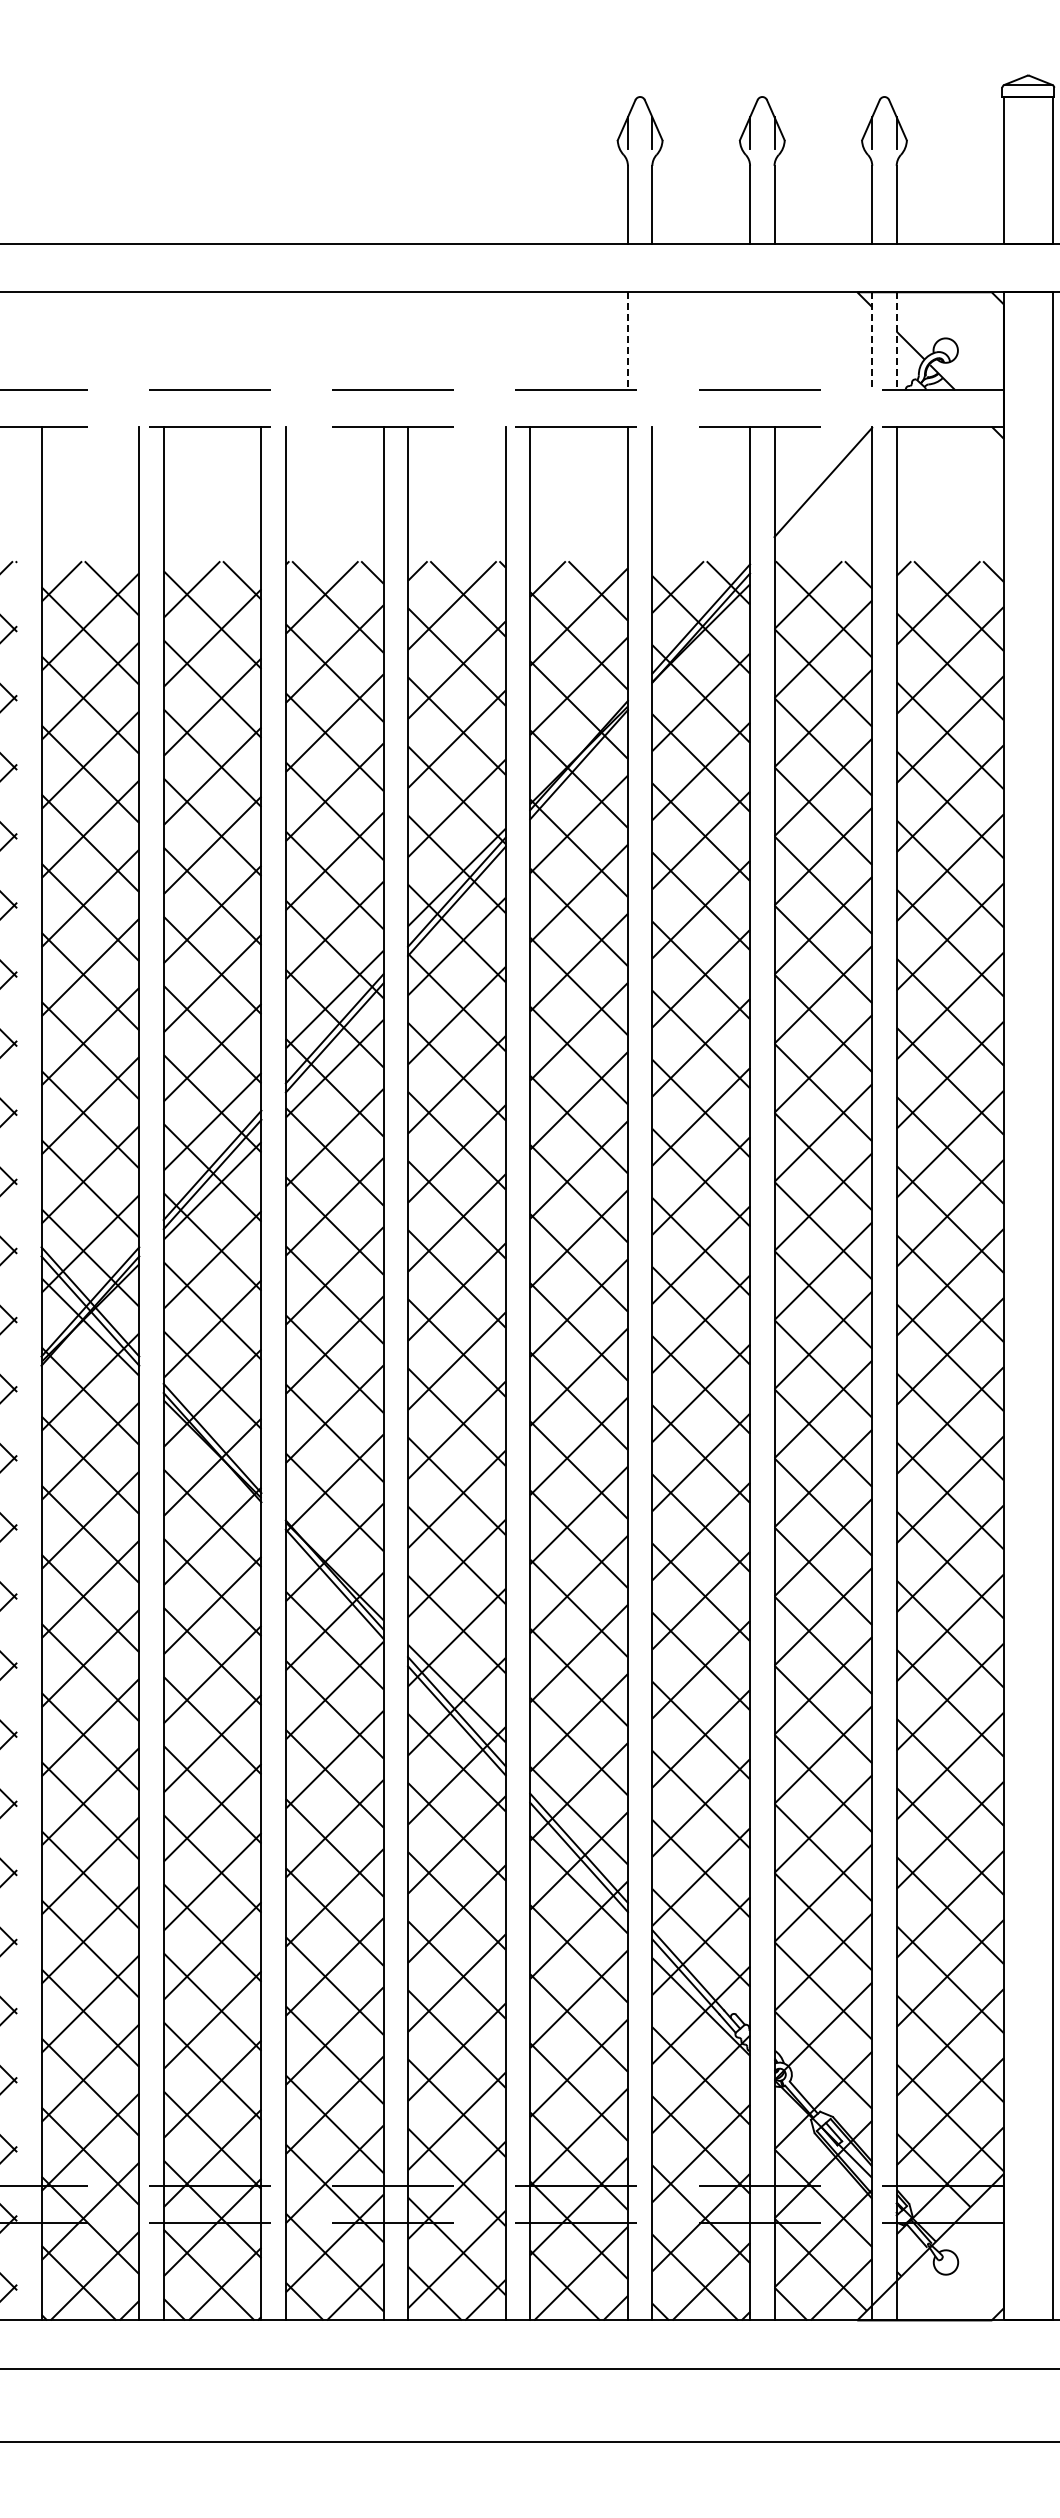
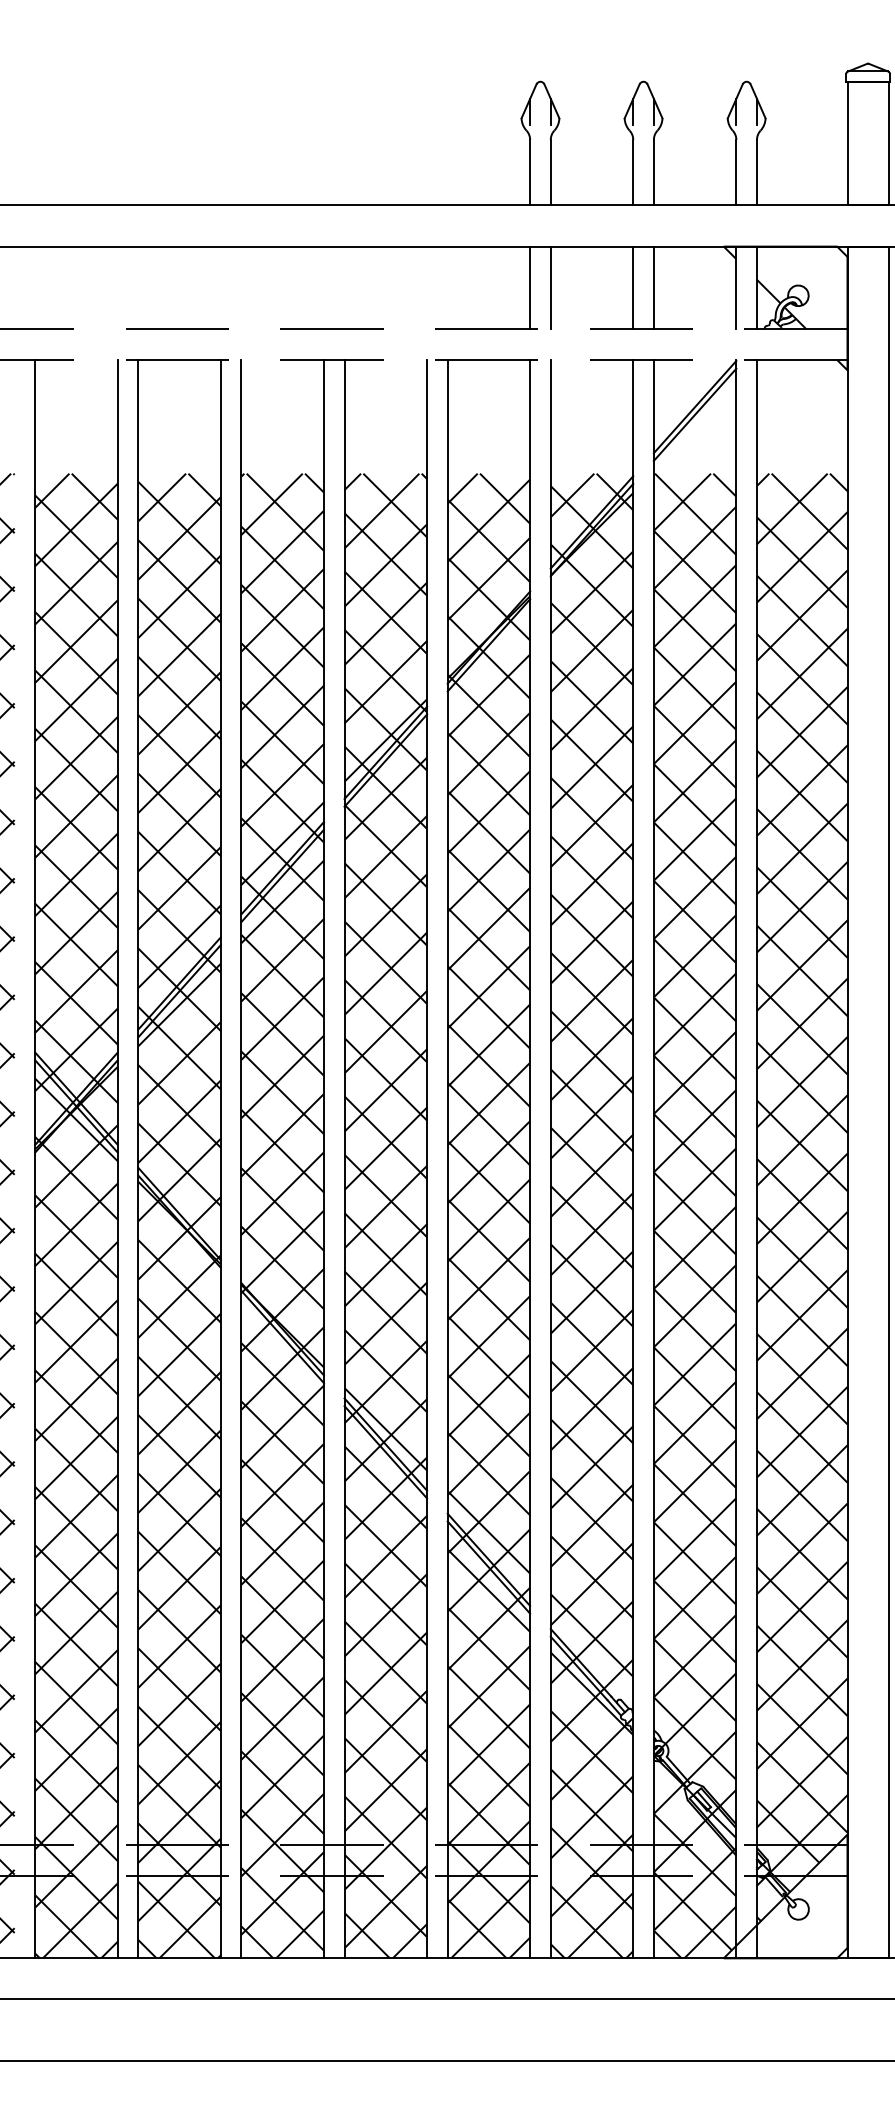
line: (627, 341) -> (529, 288), dashed -> solid
line: (652, 341) -> (550, 288), added
line: (750, 341) -> (633, 288), added
line: (774, 341) -> (653, 288), added
line: (872, 341) -> (736, 288), dashed -> solid
line: (896, 341) -> (756, 288), dashed -> solid
line: (823, 491) -> (695, 414), added

